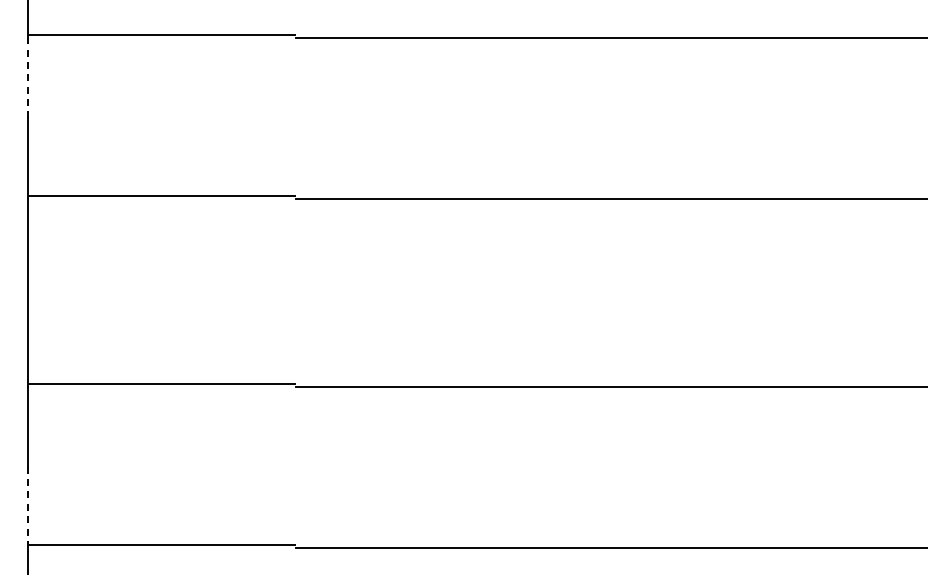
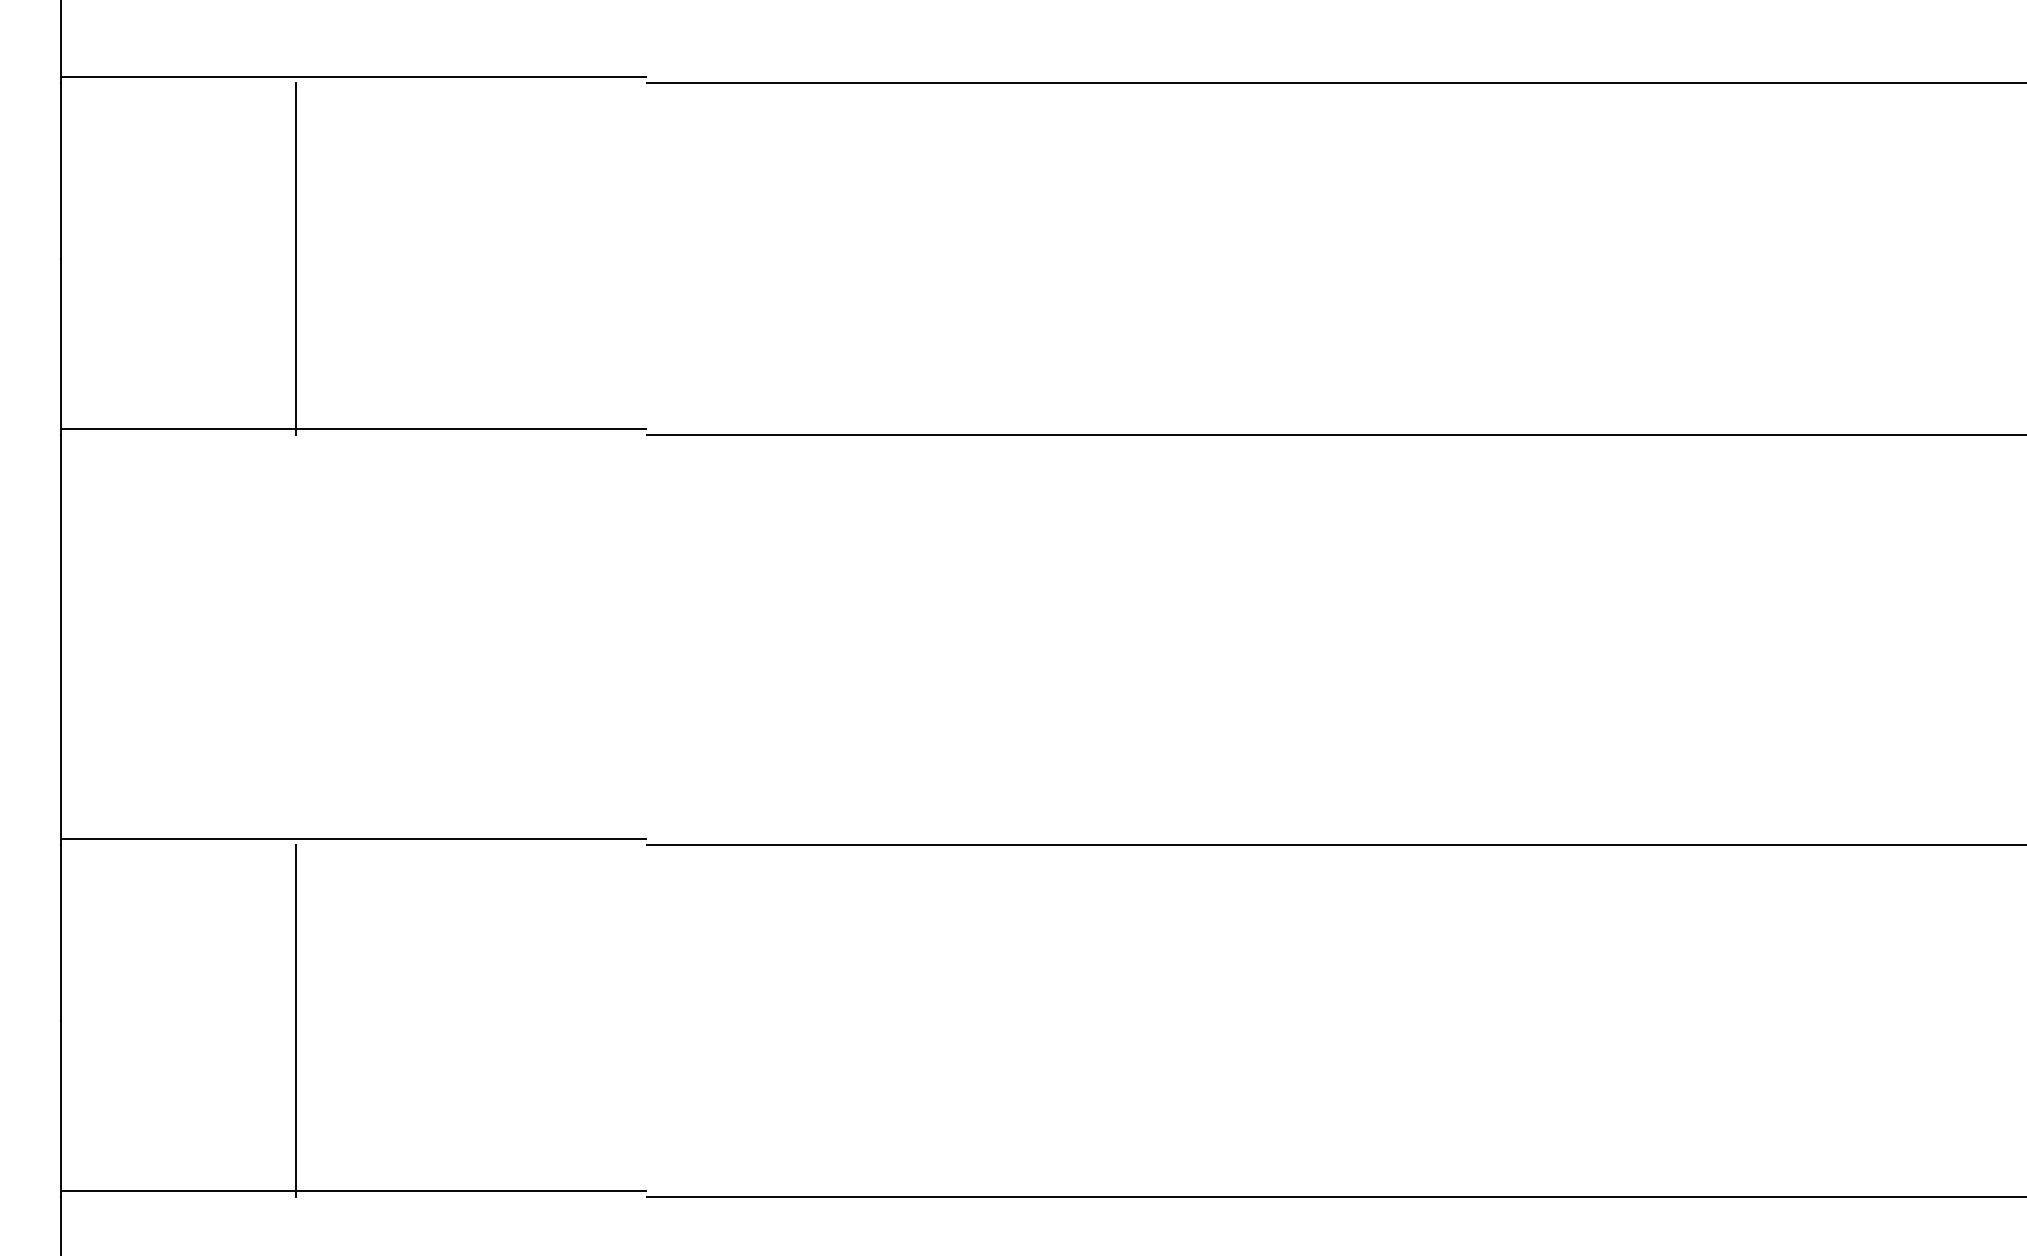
line: (28, 77) -> (62, 169), dashed -> solid
line: (135, 117) -> (295, 256), added
line: (135, 466) -> (295, 1019), added
line: (28, 507) -> (62, 1108), dashed -> solid

